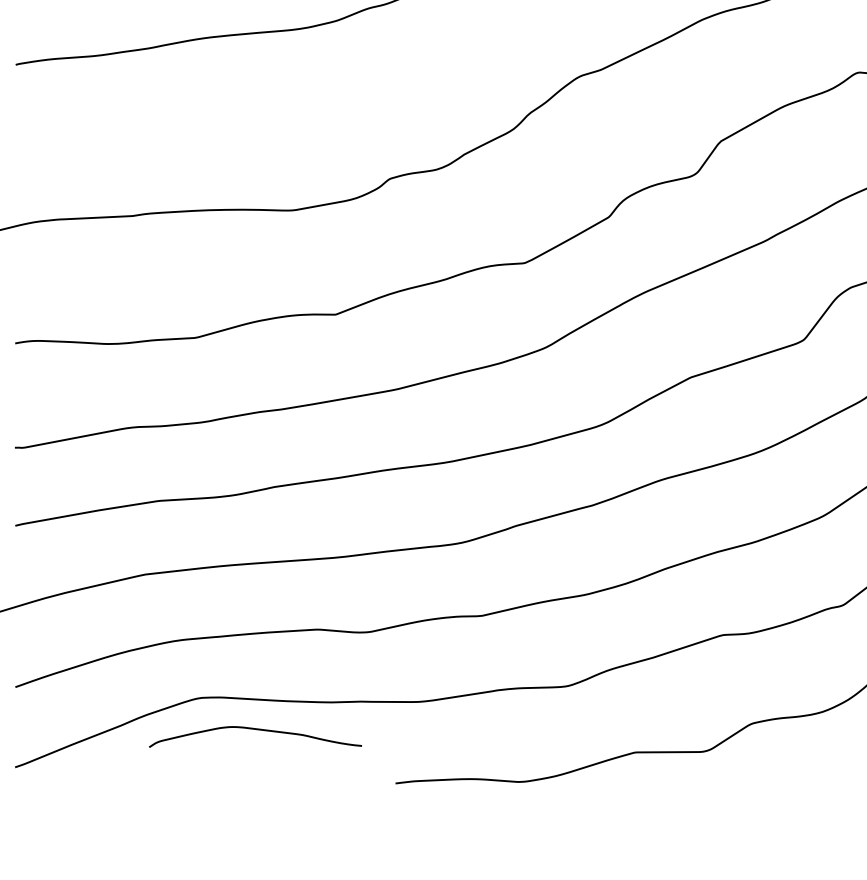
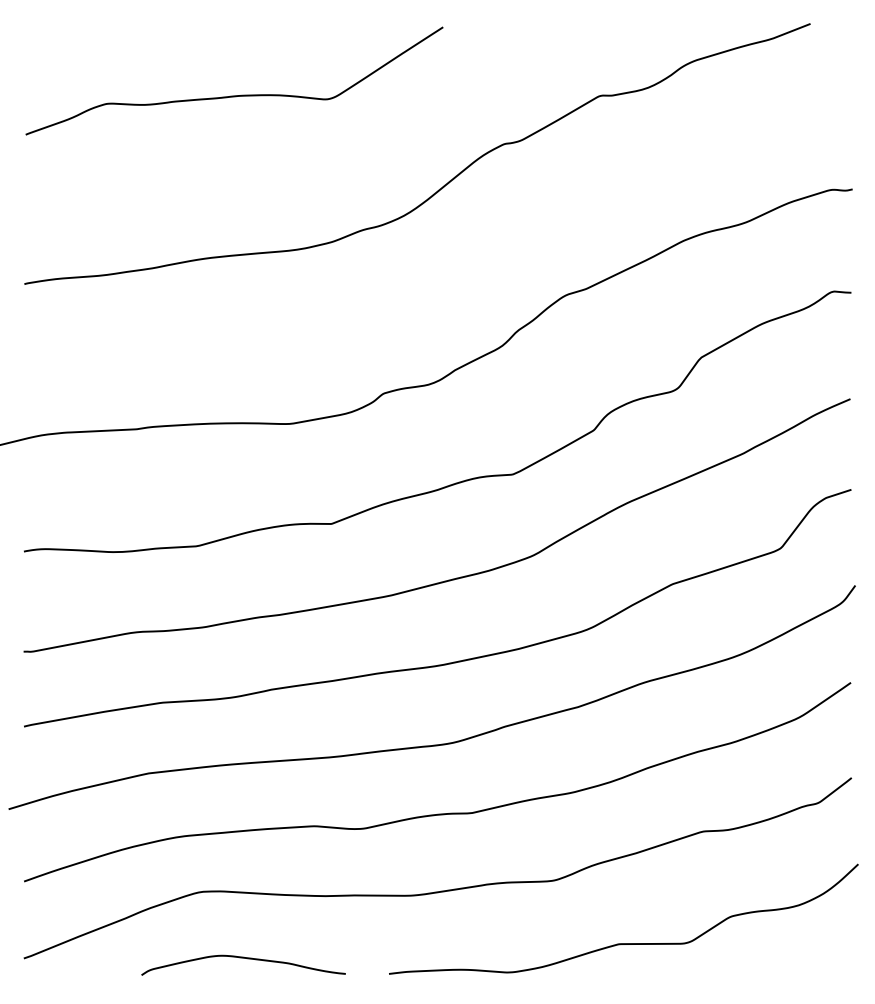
curve: (255, 729) -> (243, 958), moved

